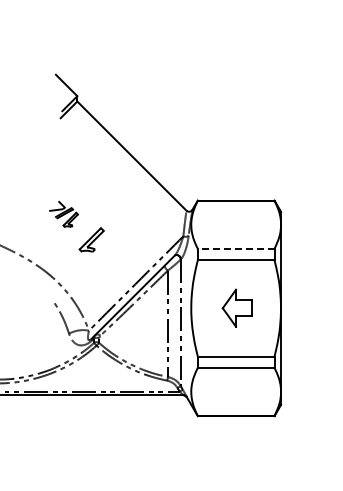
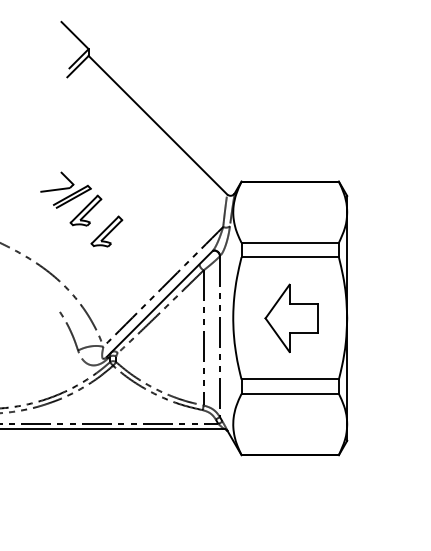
part: (63, 214) -> (71, 199), size x1.67
line: (235, 248) -> (289, 242), dashed -> solid
part: (236, 307) -> (290, 317), size x1.43

